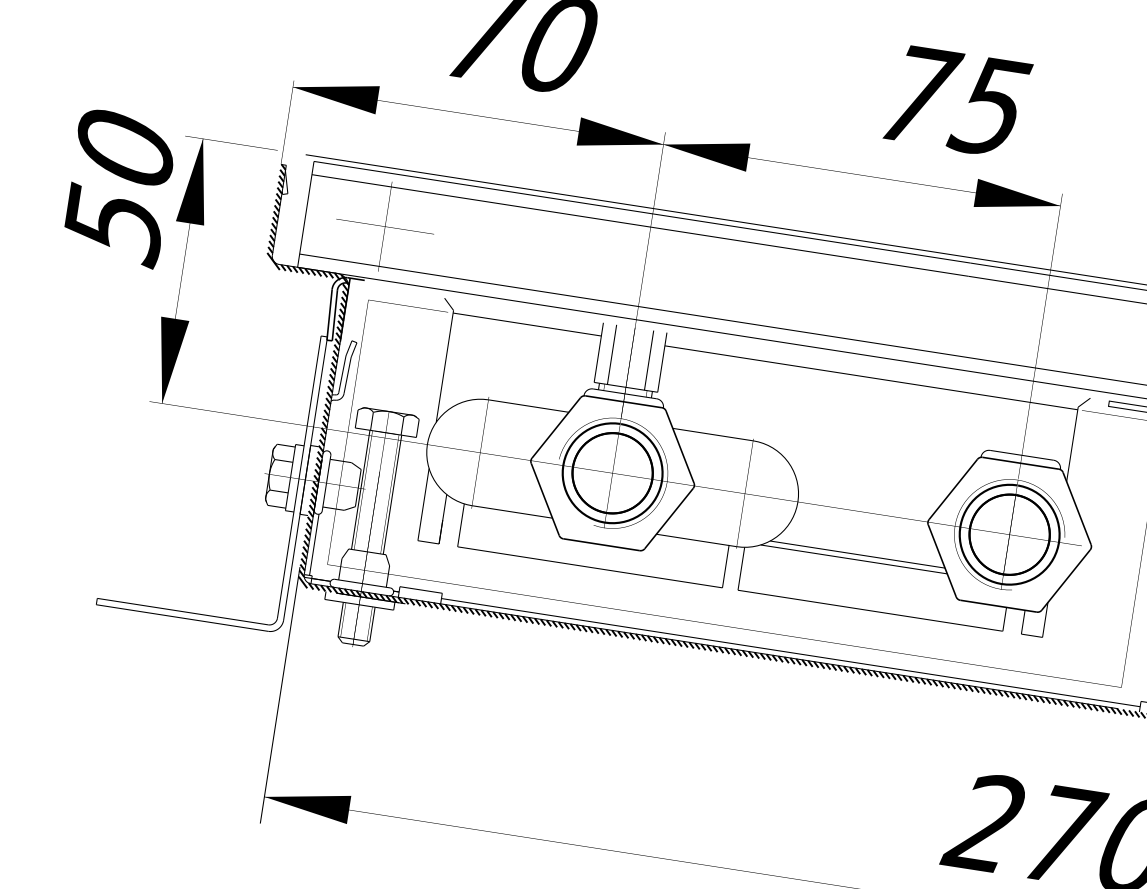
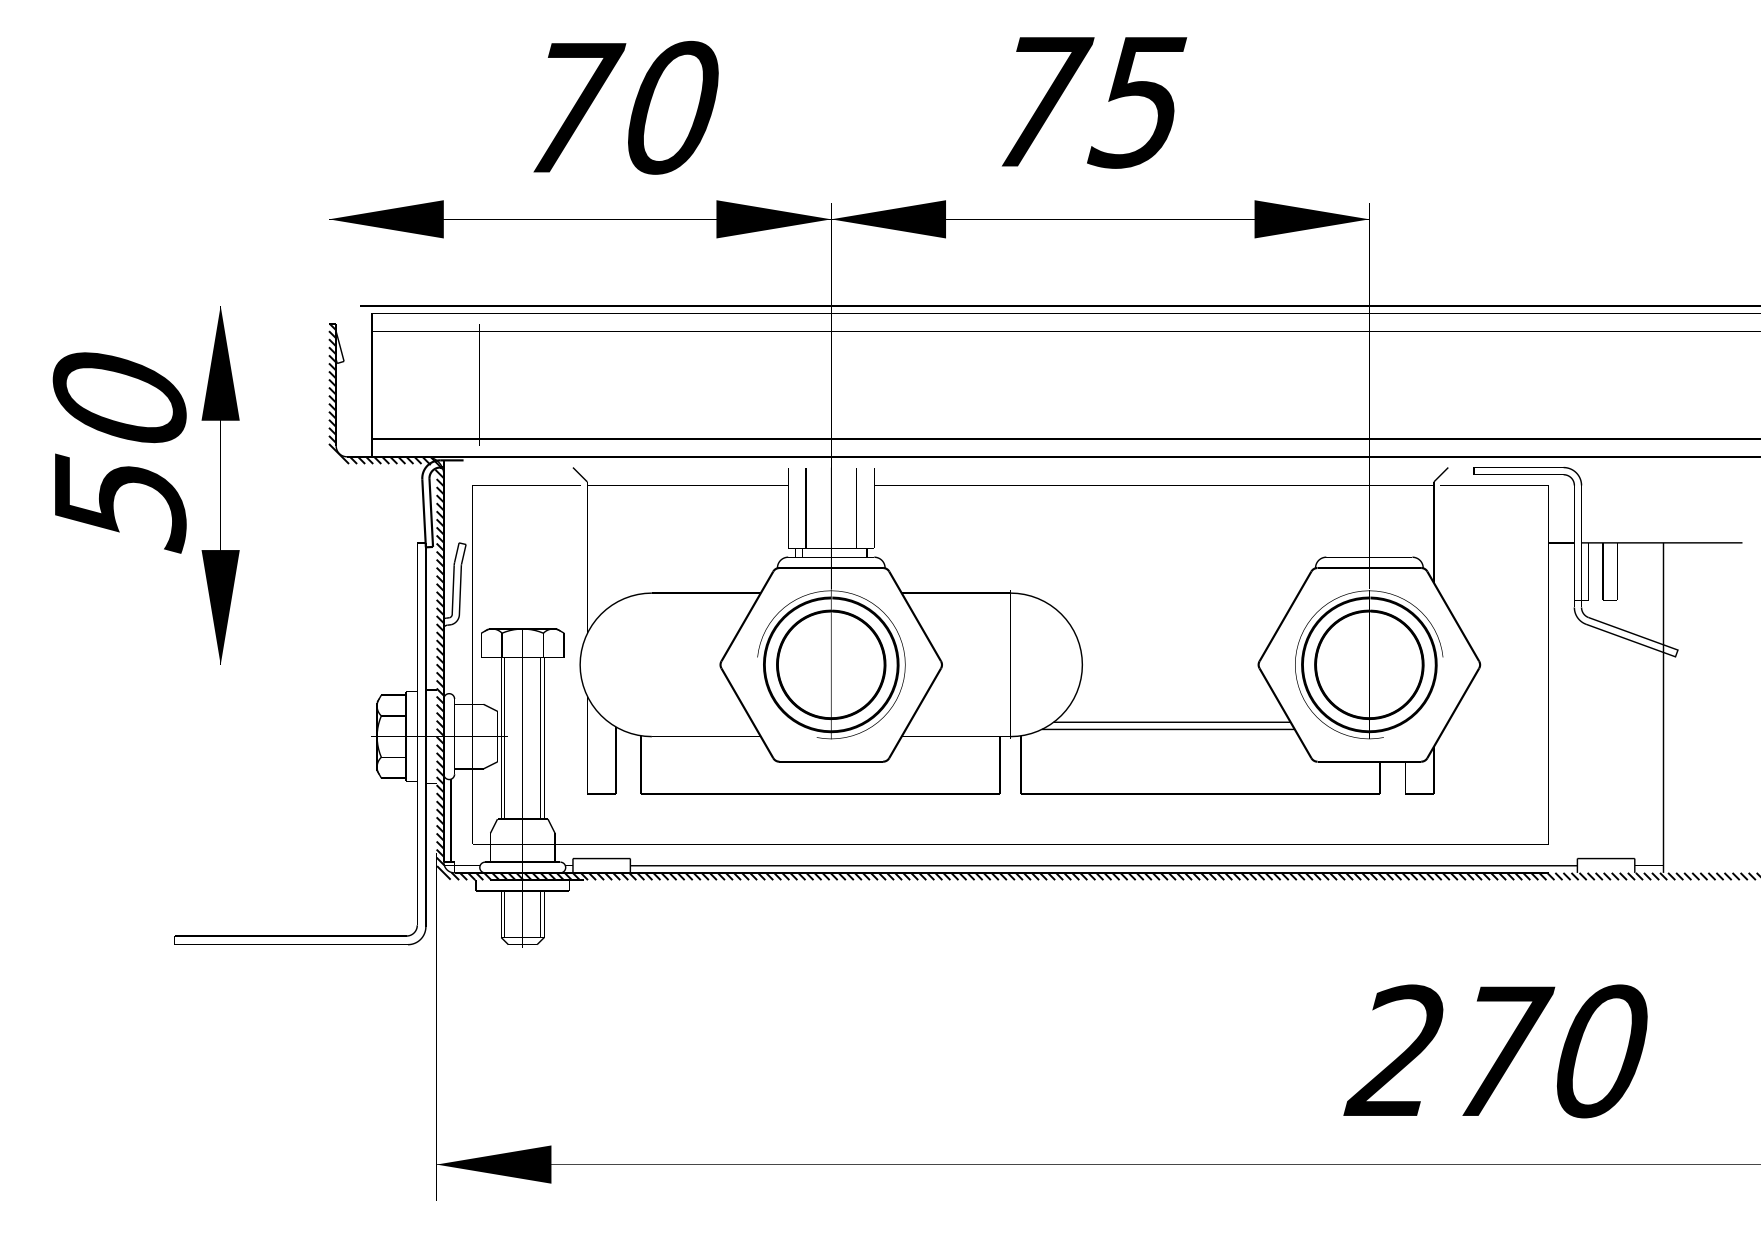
text: (958, 101) -> (1094, 102), moved
text: (119, 188) -> (119, 452), moved

